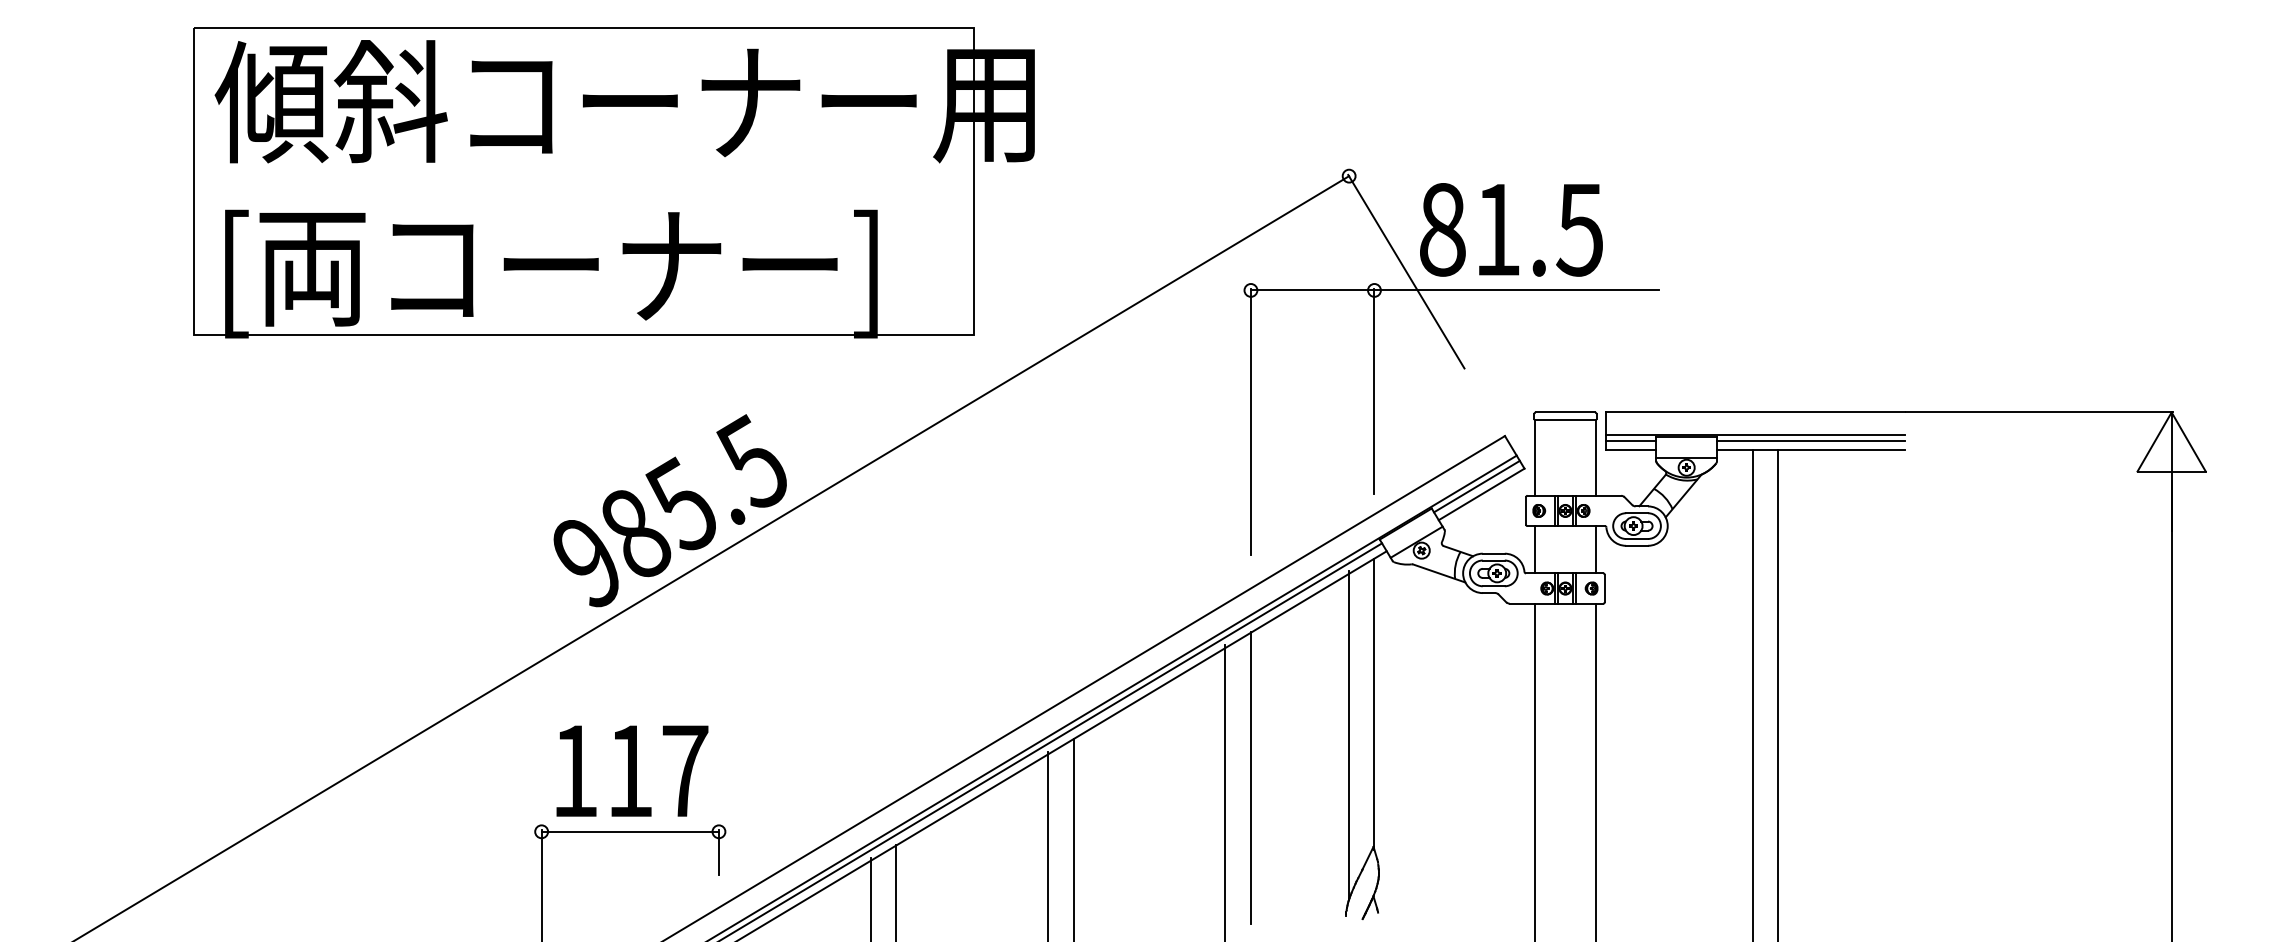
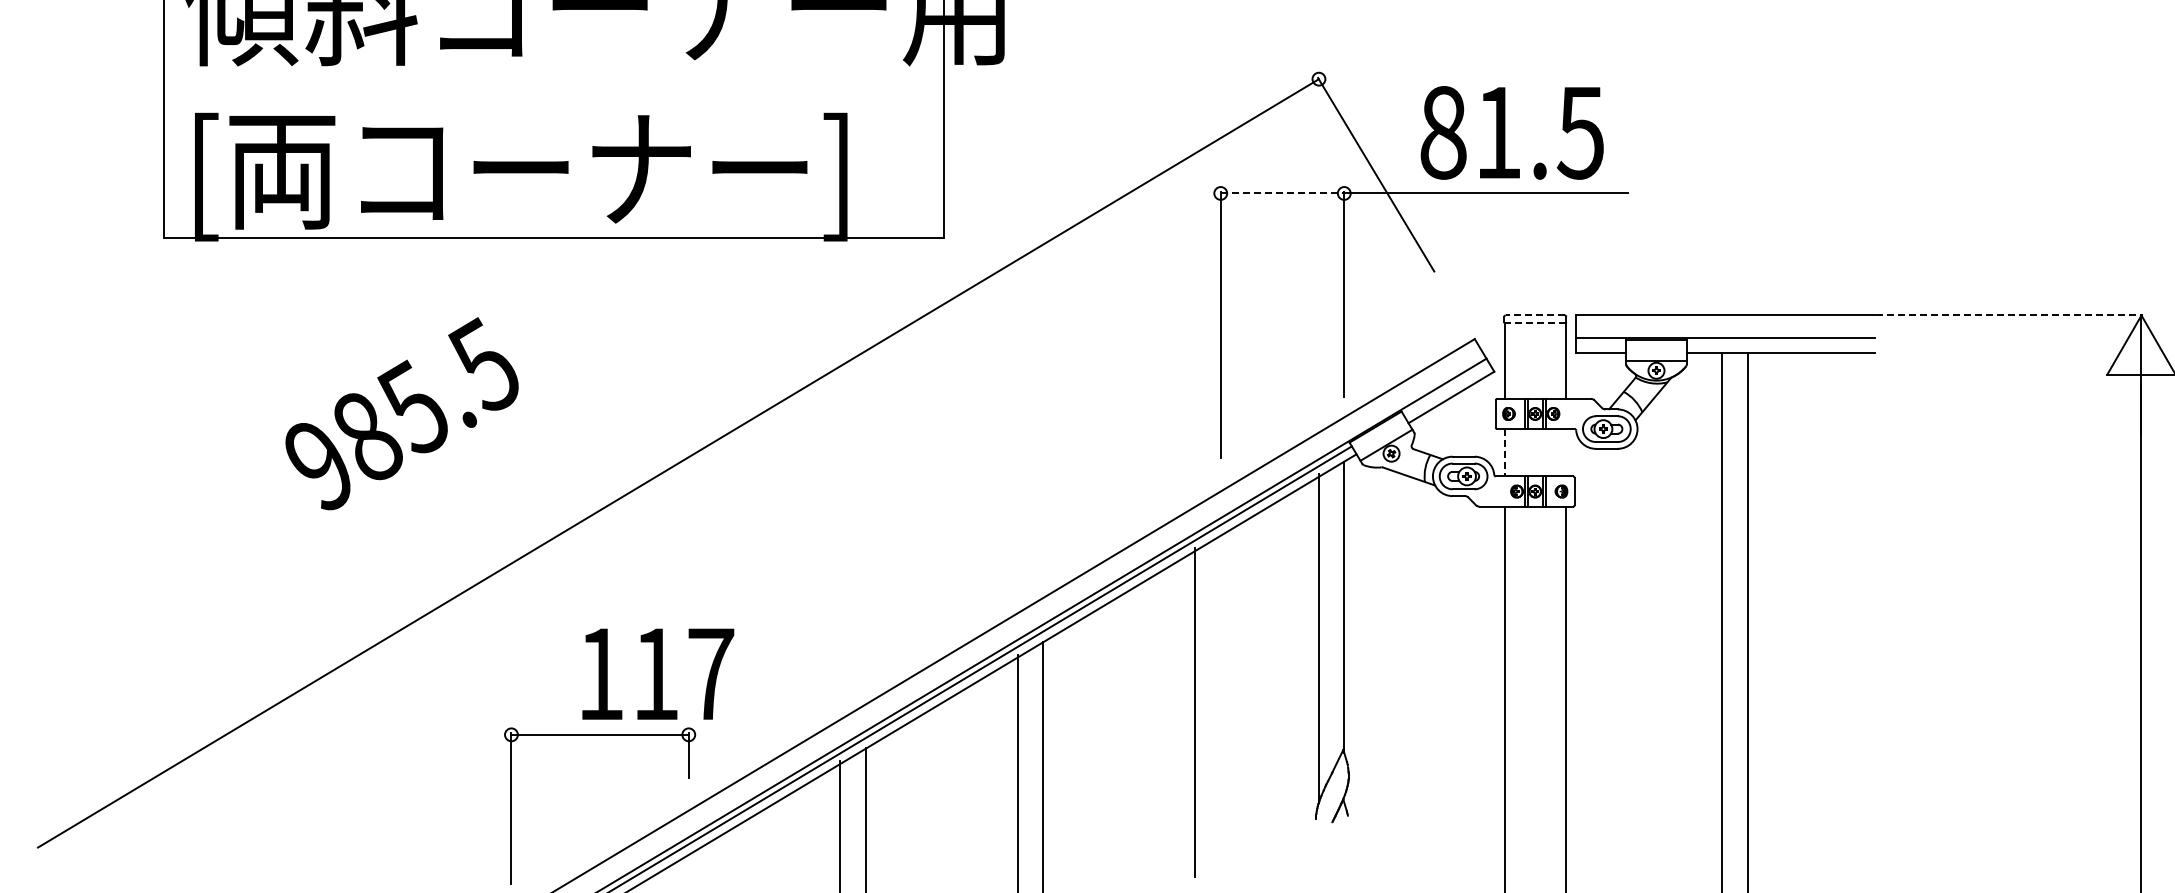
text: (1511, 229) -> (1512, 132), moved
line: (1312, 290) -> (1282, 193), solid -> dashed
line: (1565, 412) -> (1535, 315), solid -> dashed
line: (2040, 412) -> (2010, 315), solid -> dashed
line: (1564, 420) -> (1534, 323), solid -> dashed
line: (1631, 441) -> (1601, 344), removed
line: (1810, 441) -> (1780, 344), removed
line: (1476, 486) -> (1446, 389), removed
text: (669, 510) -> (401, 413), moved
line: (1534, 549) -> (1504, 452), solid -> dashed
line: (1596, 549) -> (1566, 452), removed
text: (632, 770) -> (658, 673), moved
line: (1250, 777) -> (1220, 680), removed

